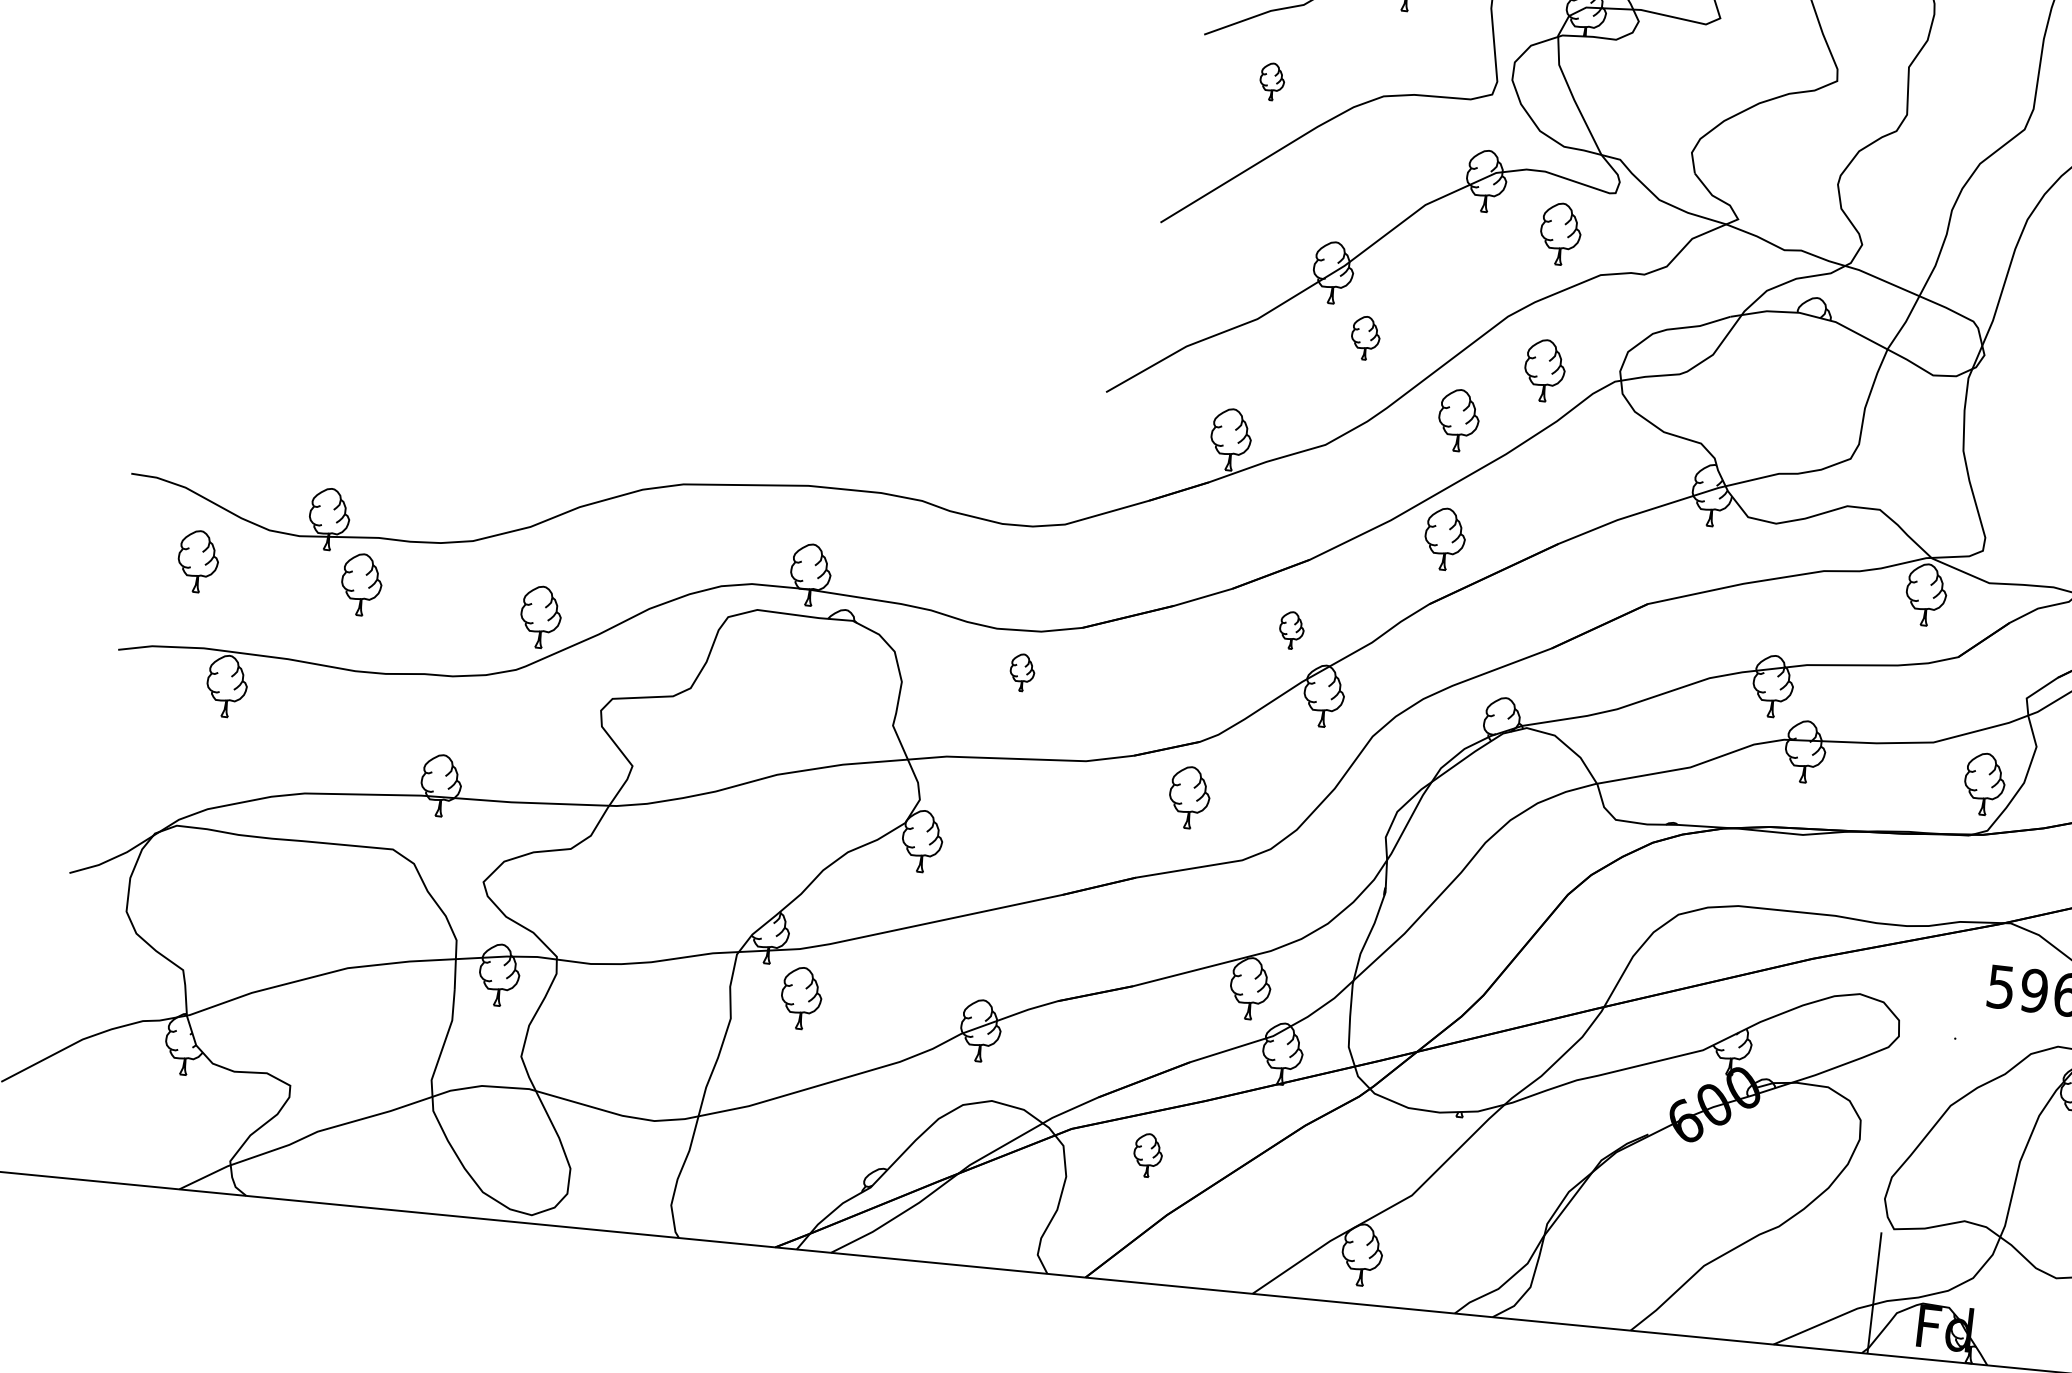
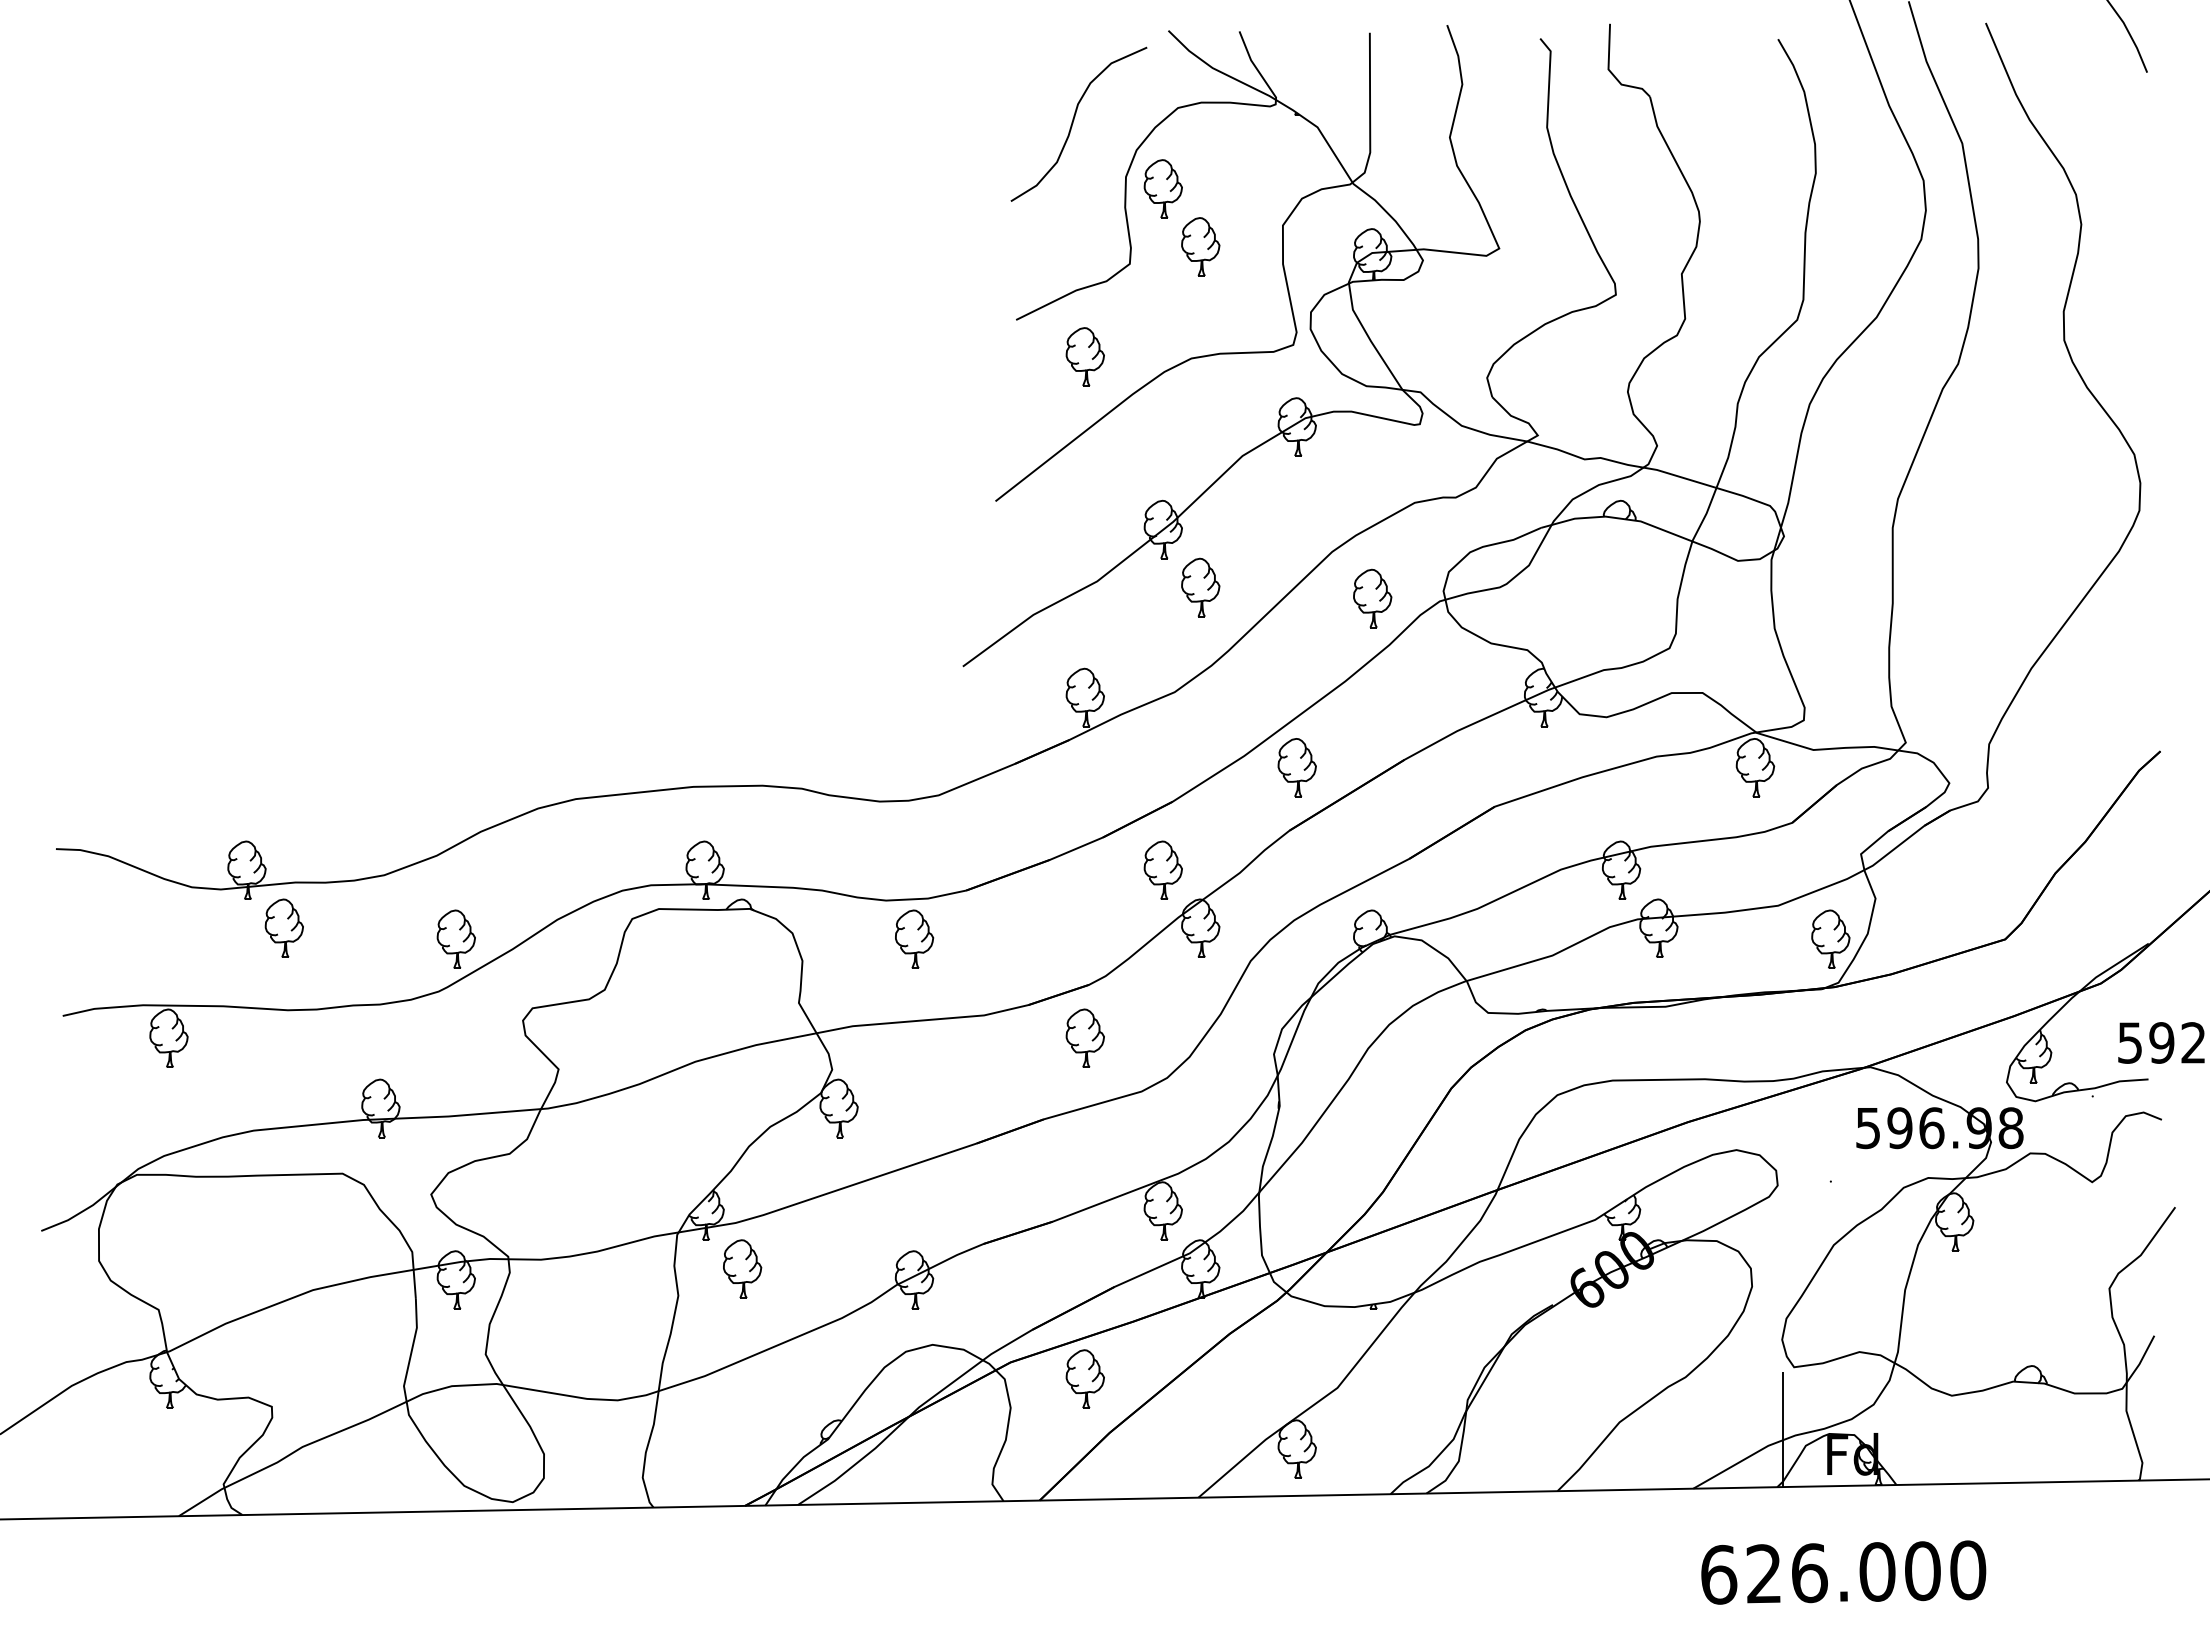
part: (1271, 81) -> (1084, 356), size x1.67
part: (1560, 233) -> (1372, 468), removed
part: (1365, 338) -> (1200, 587), size x1.43
part: (1458, 420) -> (1296, 654), removed
part: (197, 560) -> (127, 923), removed
part: (1291, 629) -> (1162, 869), size x1.67
part: (1022, 671) -> (914, 938), size x1.67
part: (1147, 1154) -> (1084, 1378), size x1.43

